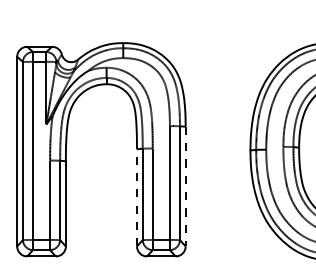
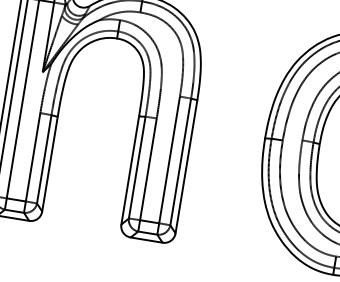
line: (185, 186) -> (186, 166), dashed -> solid
line: (137, 197) -> (130, 170), dashed -> solid

